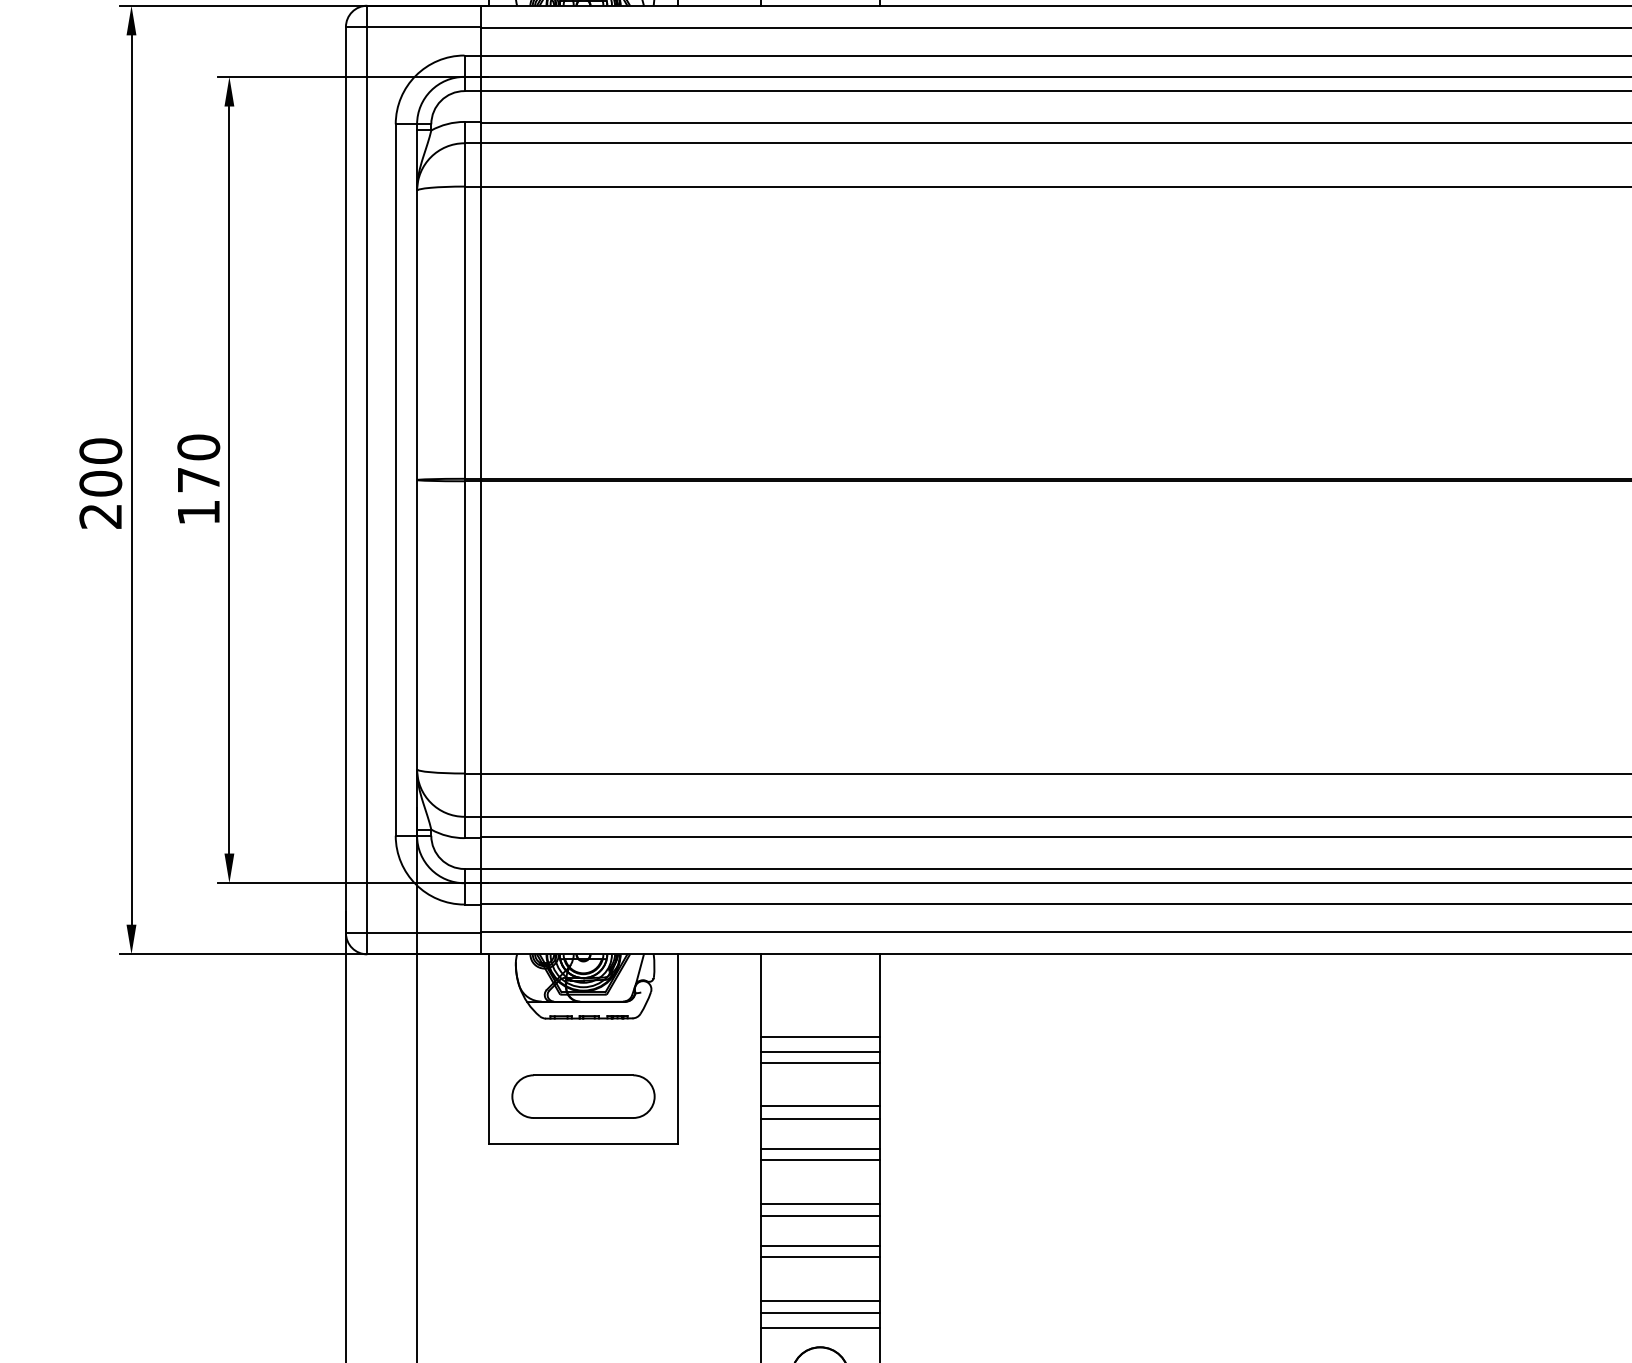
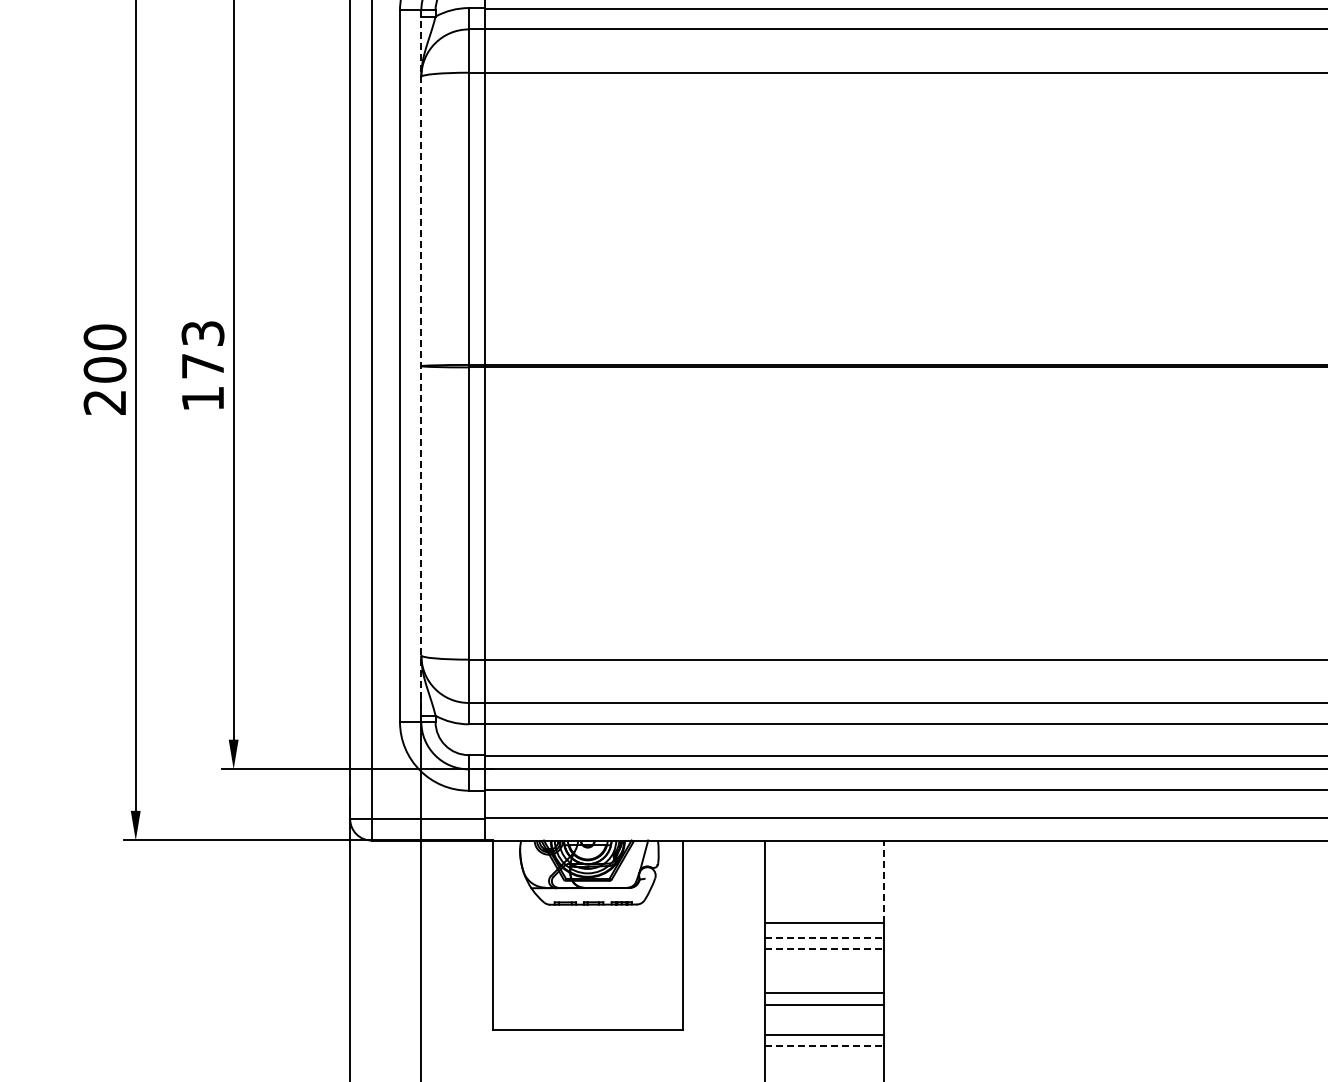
text: (198, 447) -> (202, 333), 170 -> 173
line: (417, 480) -> (421, 366), solid -> dashed
line: (879, 995) -> (883, 881), solid -> dashed
line: (820, 1051) -> (824, 937), solid -> dashed
line: (820, 1062) -> (824, 948), solid -> dashed
part: (583, 1096) -> (587, 982), removed
line: (820, 1160) -> (824, 1046), solid -> dashed

